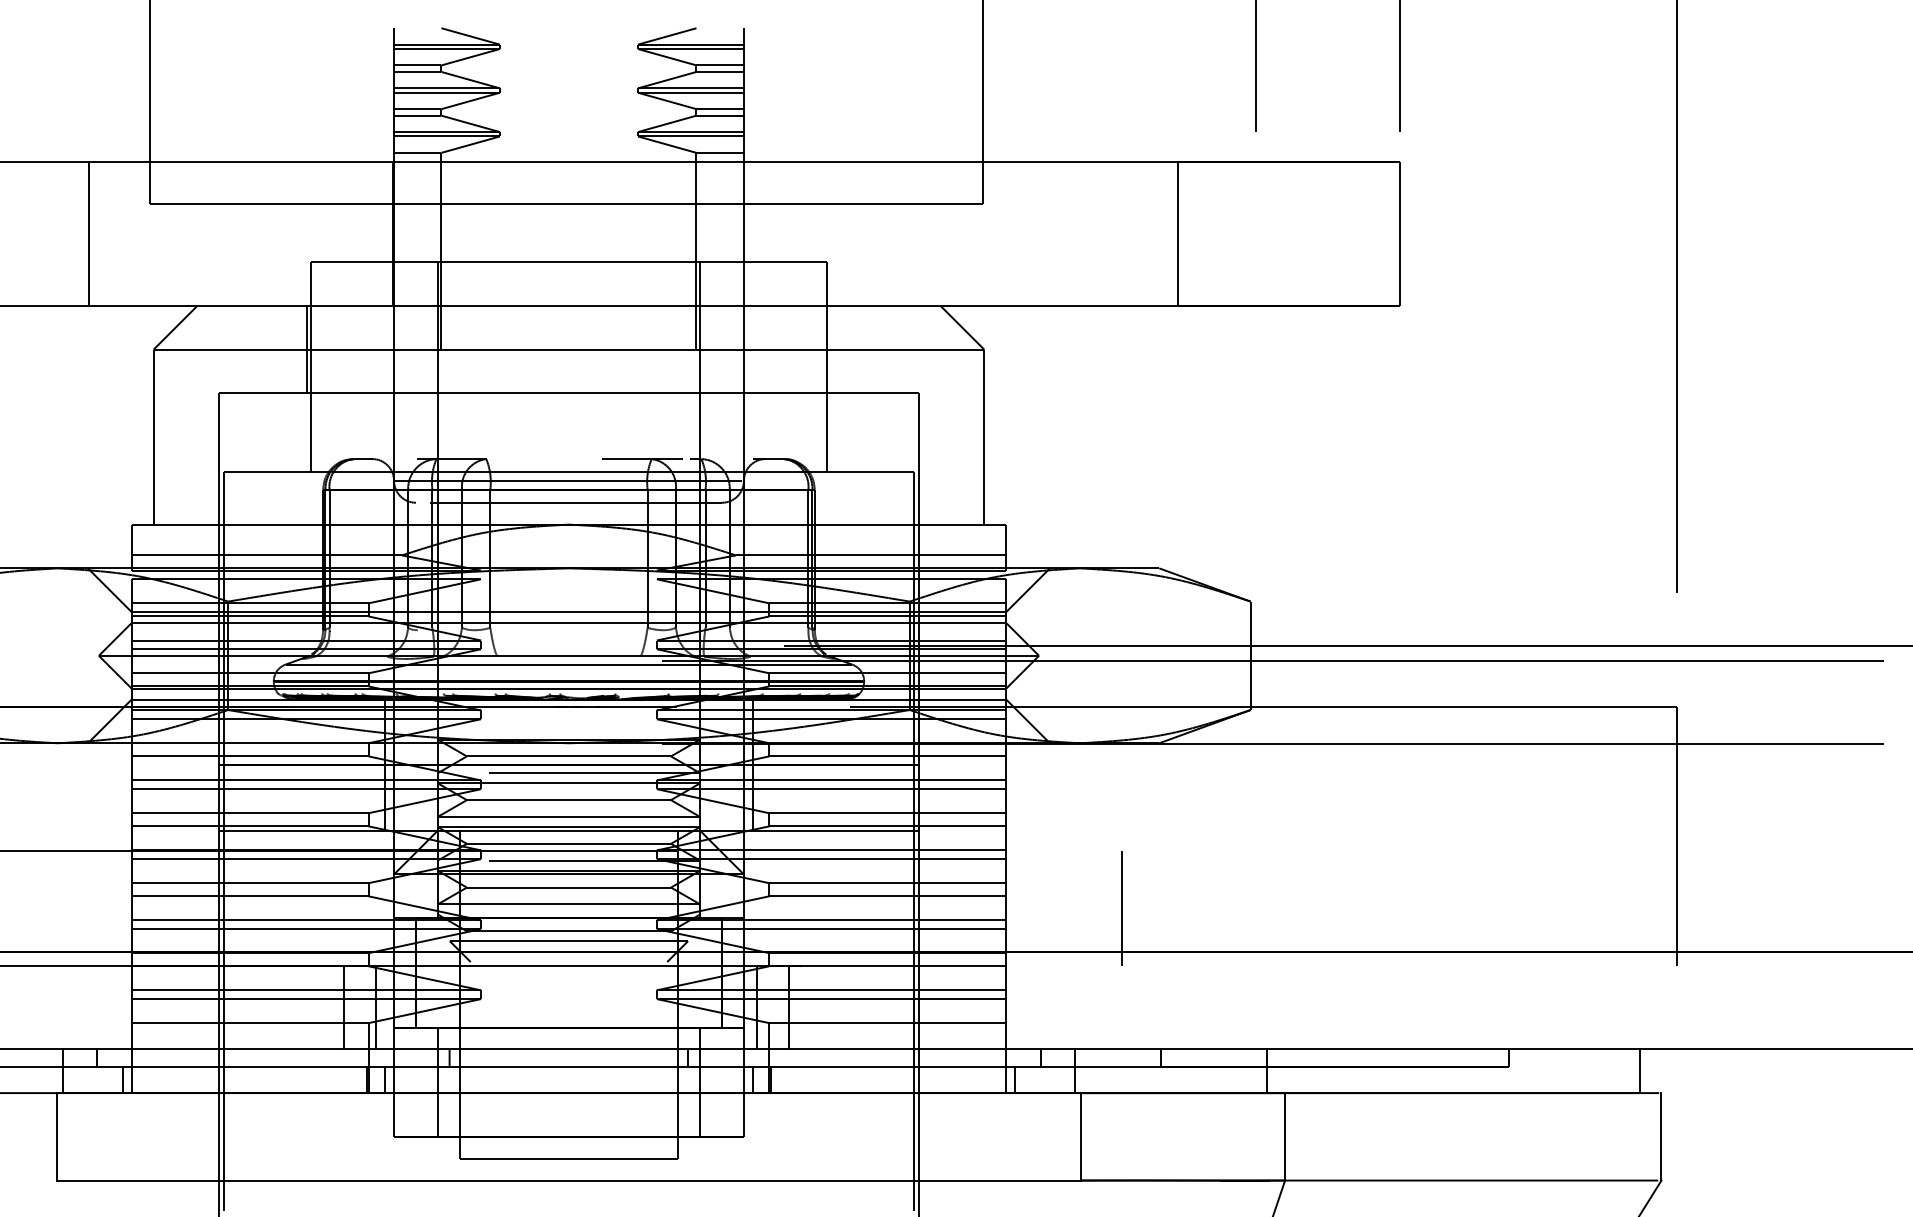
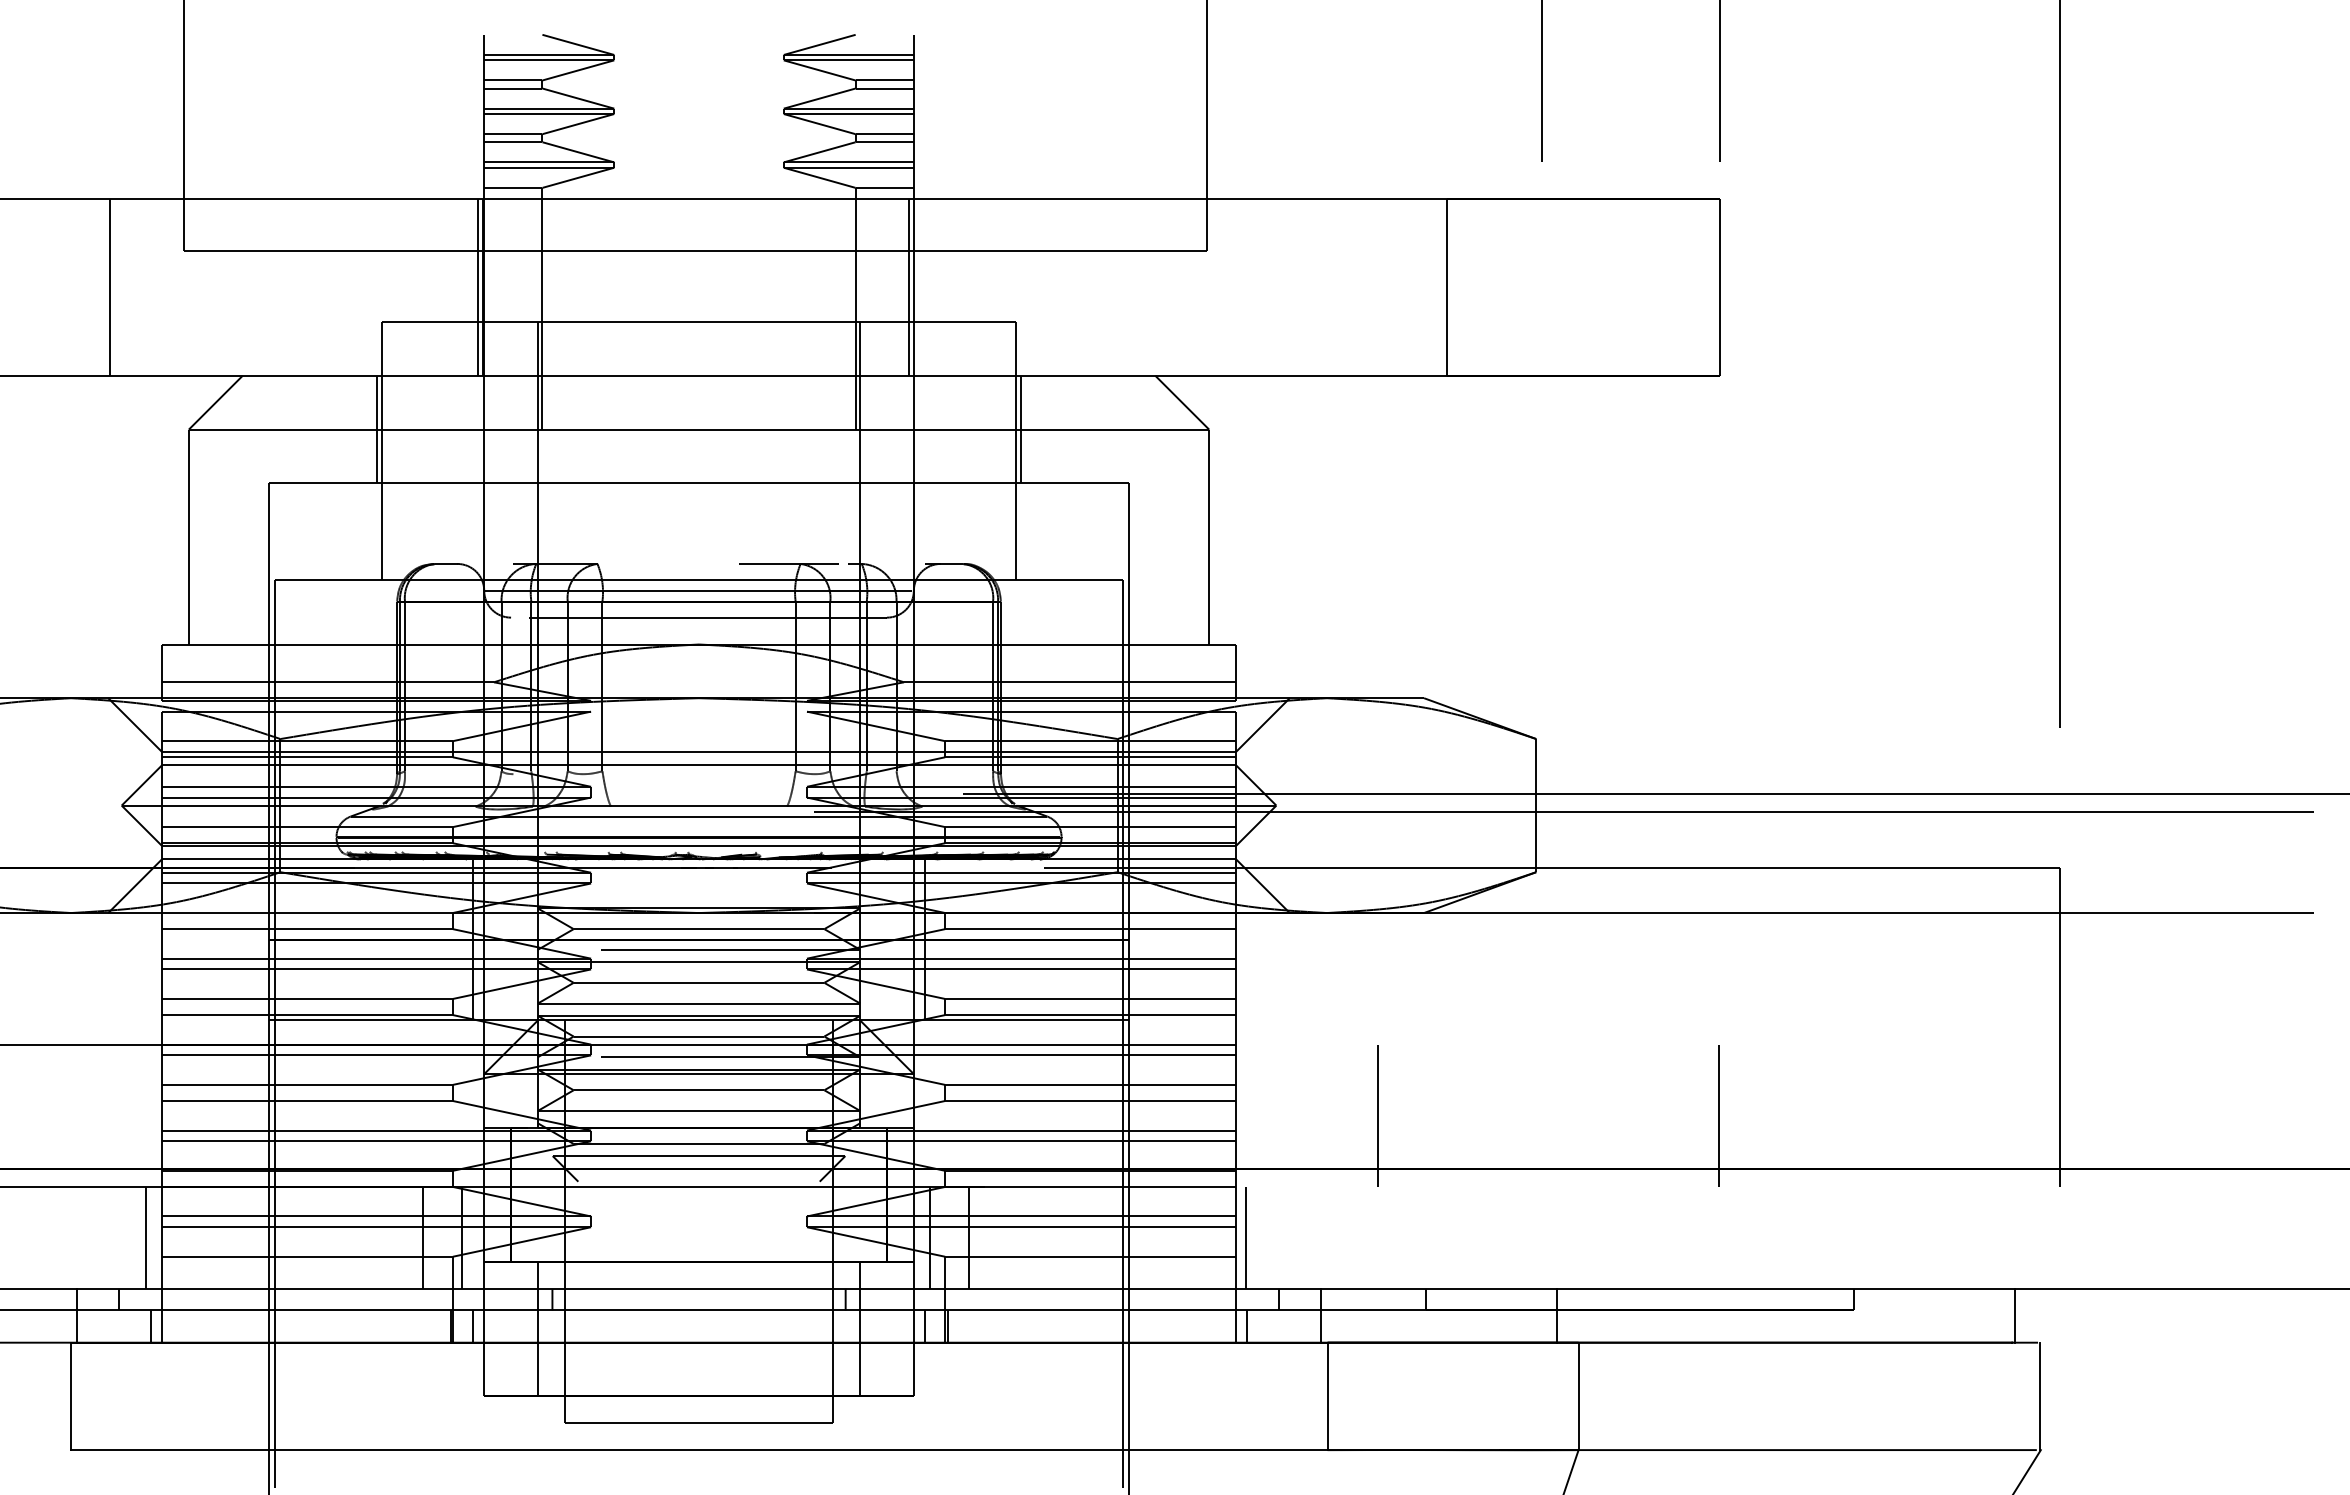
line: (388, 233) -> (477, 286), added
line: (739, 233) -> (908, 286), added
line: (831, 349) -> (1021, 429), added
line: (1399, 908) -> (1718, 1116), added
line: (119, 1007) -> (146, 1237), added
line: (1013, 1007) -> (1245, 1237), added

